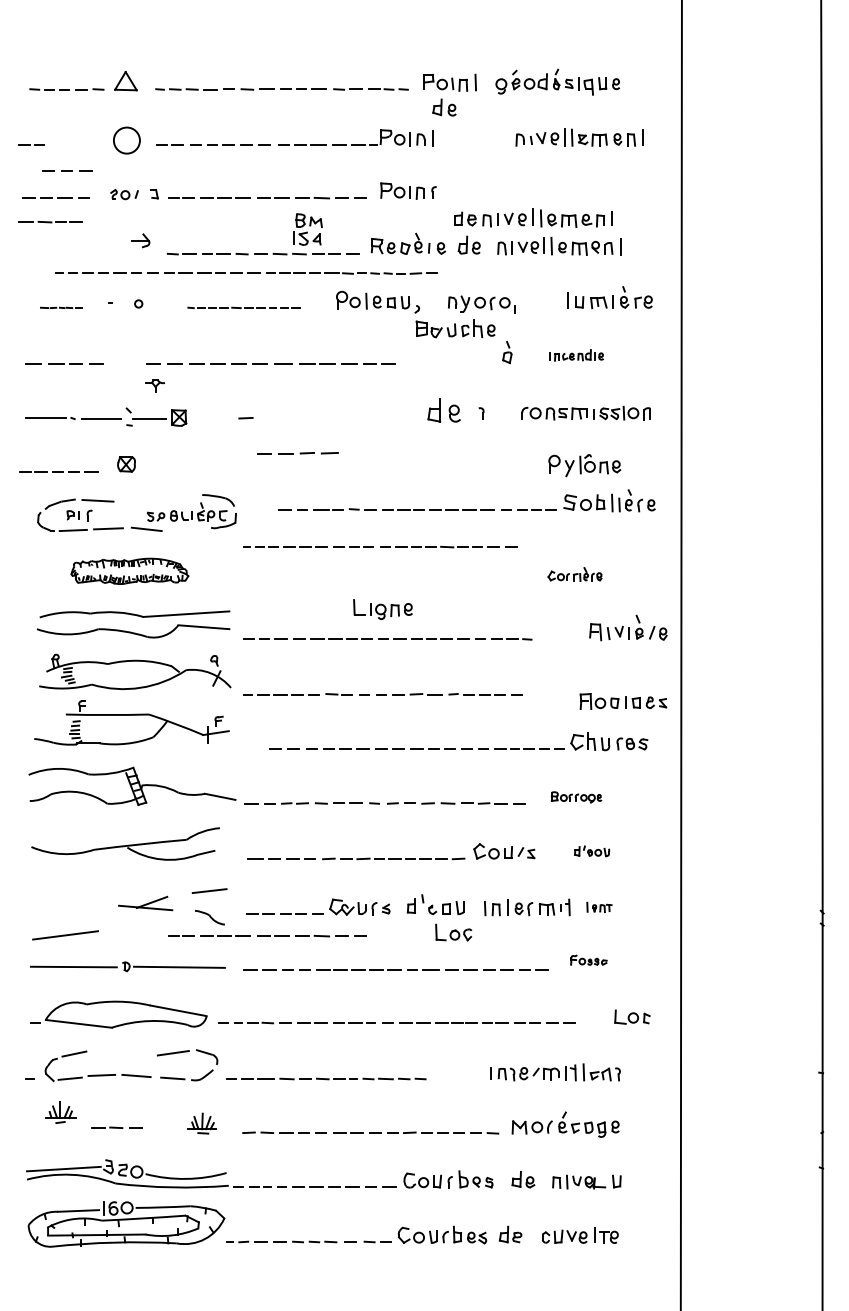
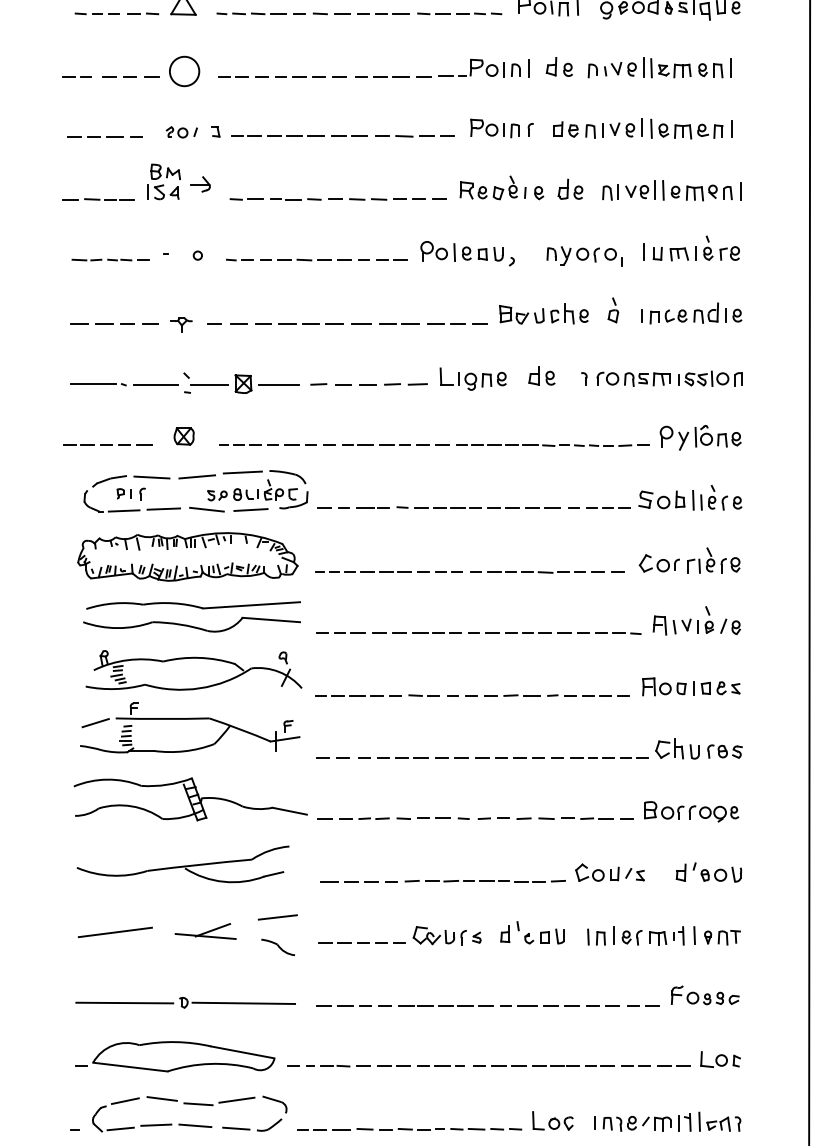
part: (444, 107) -> (559, 66), moved
part: (579, 137) -> (659, 67), moved
line: (67, 170) -> (131, 75), moved
part: (533, 217) -> (642, 127), moved
line: (50, 222) -> (98, 199), moved
part: (307, 229) -> (163, 181), moved
part: (246, 273) -> (434, 445), moved
part: (609, 297) -> (691, 248), moved
part: (60, 307) -> (109, 259), size x1.67
part: (243, 307) -> (315, 259), size x1.43
part: (455, 328) -> (543, 313), moved
part: (576, 355) -> (691, 313), size x1.67
part: (155, 385) -> (181, 323), moved
part: (443, 410) -> (541, 375), size x0.71
part: (585, 413) -> (668, 379), moved
line: (210, 418) -> (278, 384), added
part: (297, 453) -> (381, 384), moved
line: (178, 496) -> (242, 472), added
line: (137, 499) -> (196, 476), added
part: (466, 509) -> (529, 507), moved
line: (185, 529) -> (250, 509), added
part: (380, 546) -> (470, 571), moved
part: (129, 571) -> (187, 557), size x1.67
part: (574, 574) -> (689, 560), size x1.67
part: (382, 609) -> (472, 379), moved
part: (628, 628) -> (696, 621), moved
part: (623, 701) -> (691, 686), moved
line: (47, 718) -> (95, 722), added
part: (455, 748) -> (525, 756), moved
part: (576, 797) -> (691, 811), size x1.67
part: (591, 851) -> (708, 872), size x1.67
part: (599, 907) -> (717, 935), size x1.67
part: (453, 932) -> (552, 1120), moved
line: (65, 935) -> (115, 932), moved
part: (267, 936) -> (343, 968), removed
part: (588, 959) -> (704, 994), size x1.67
part: (632, 1016) -> (720, 1058), moved
line: (107, 1051) -> (162, 1098), added
line: (138, 1056) -> (197, 1103), added

